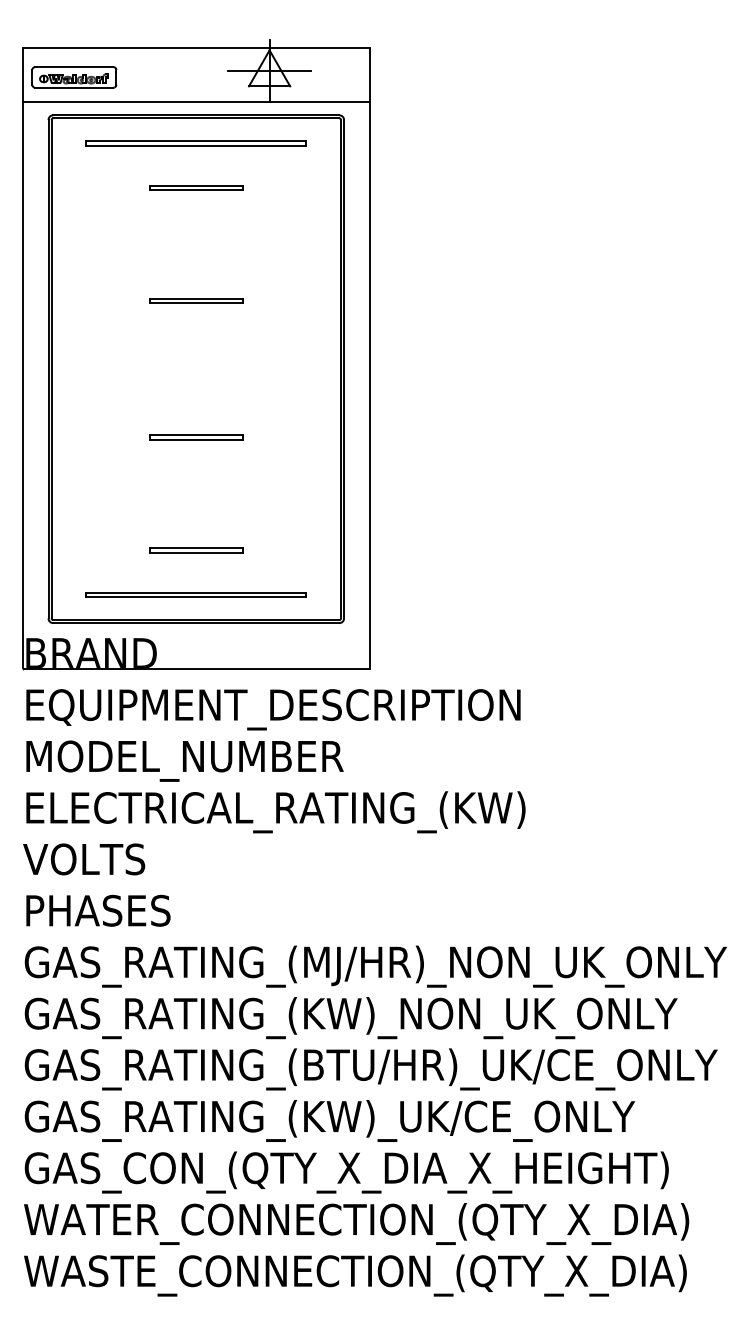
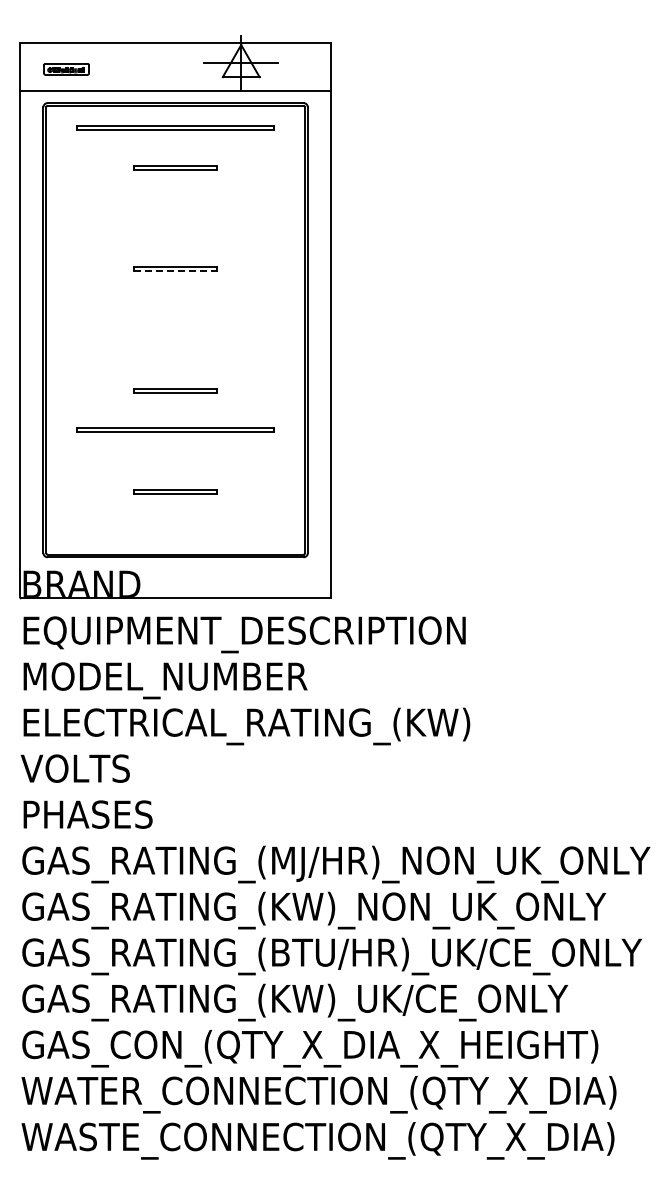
part: (74, 77) -> (66, 69), size x0.6
line: (197, 303) -> (176, 271), solid -> dashed
part: (196, 594) -> (175, 429), moved

